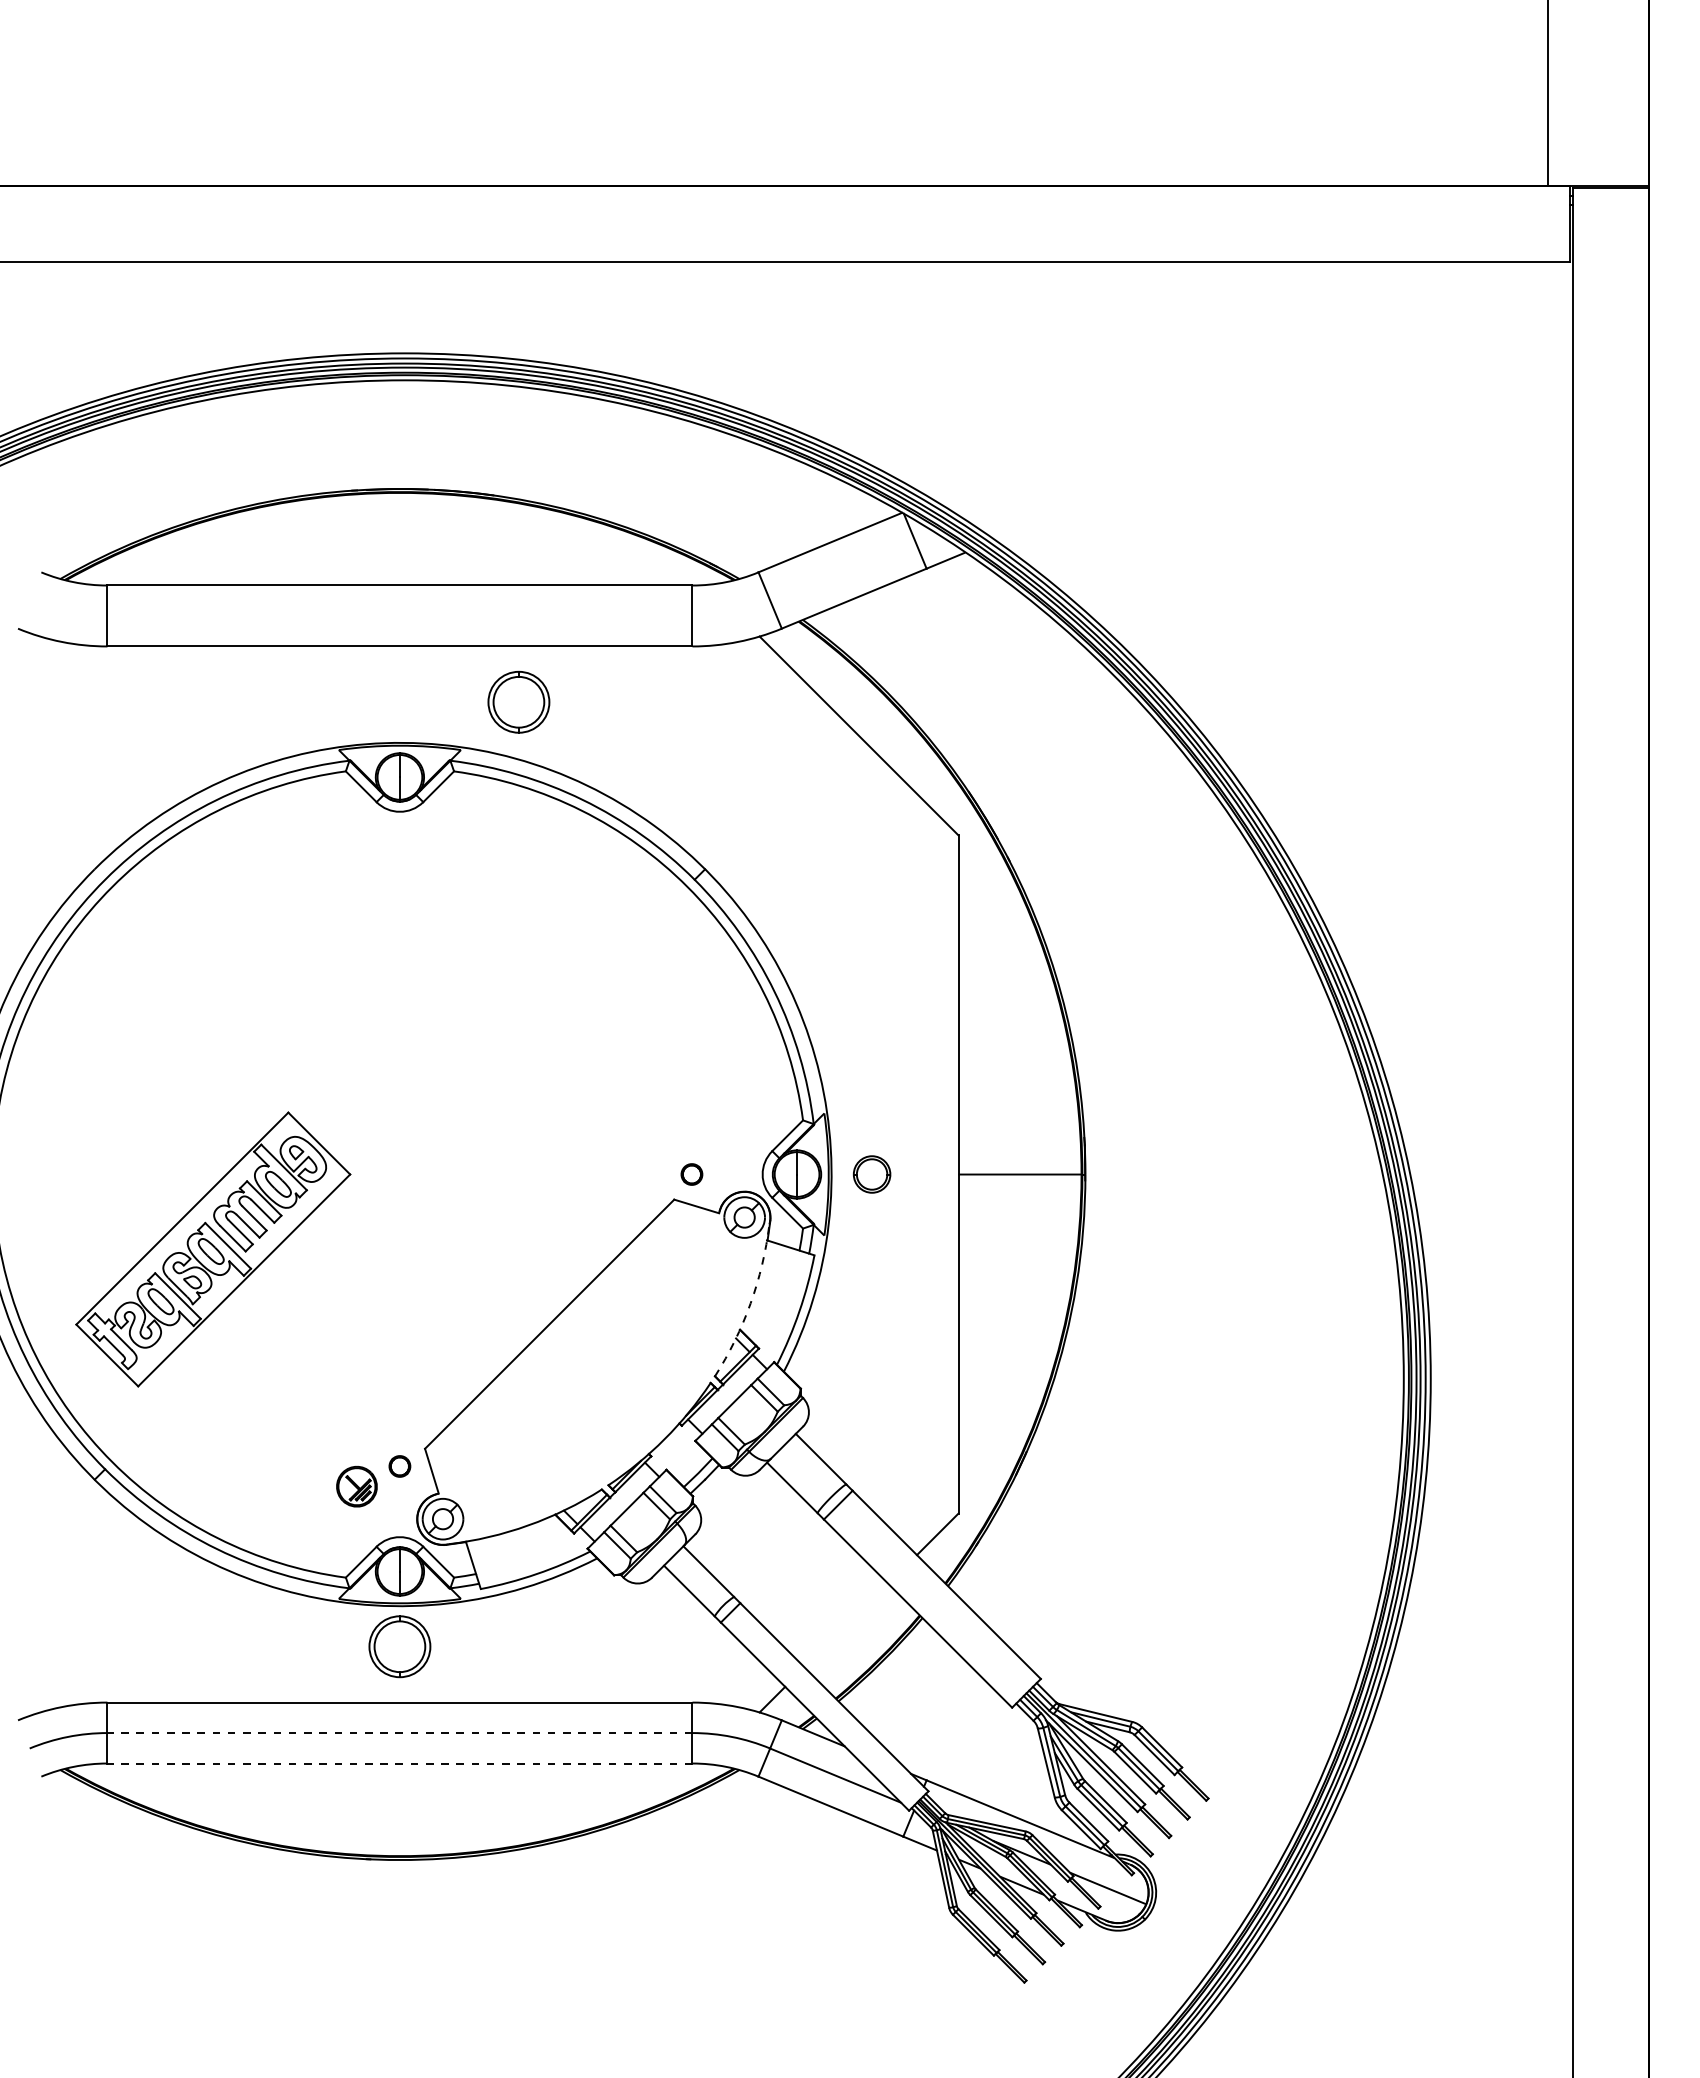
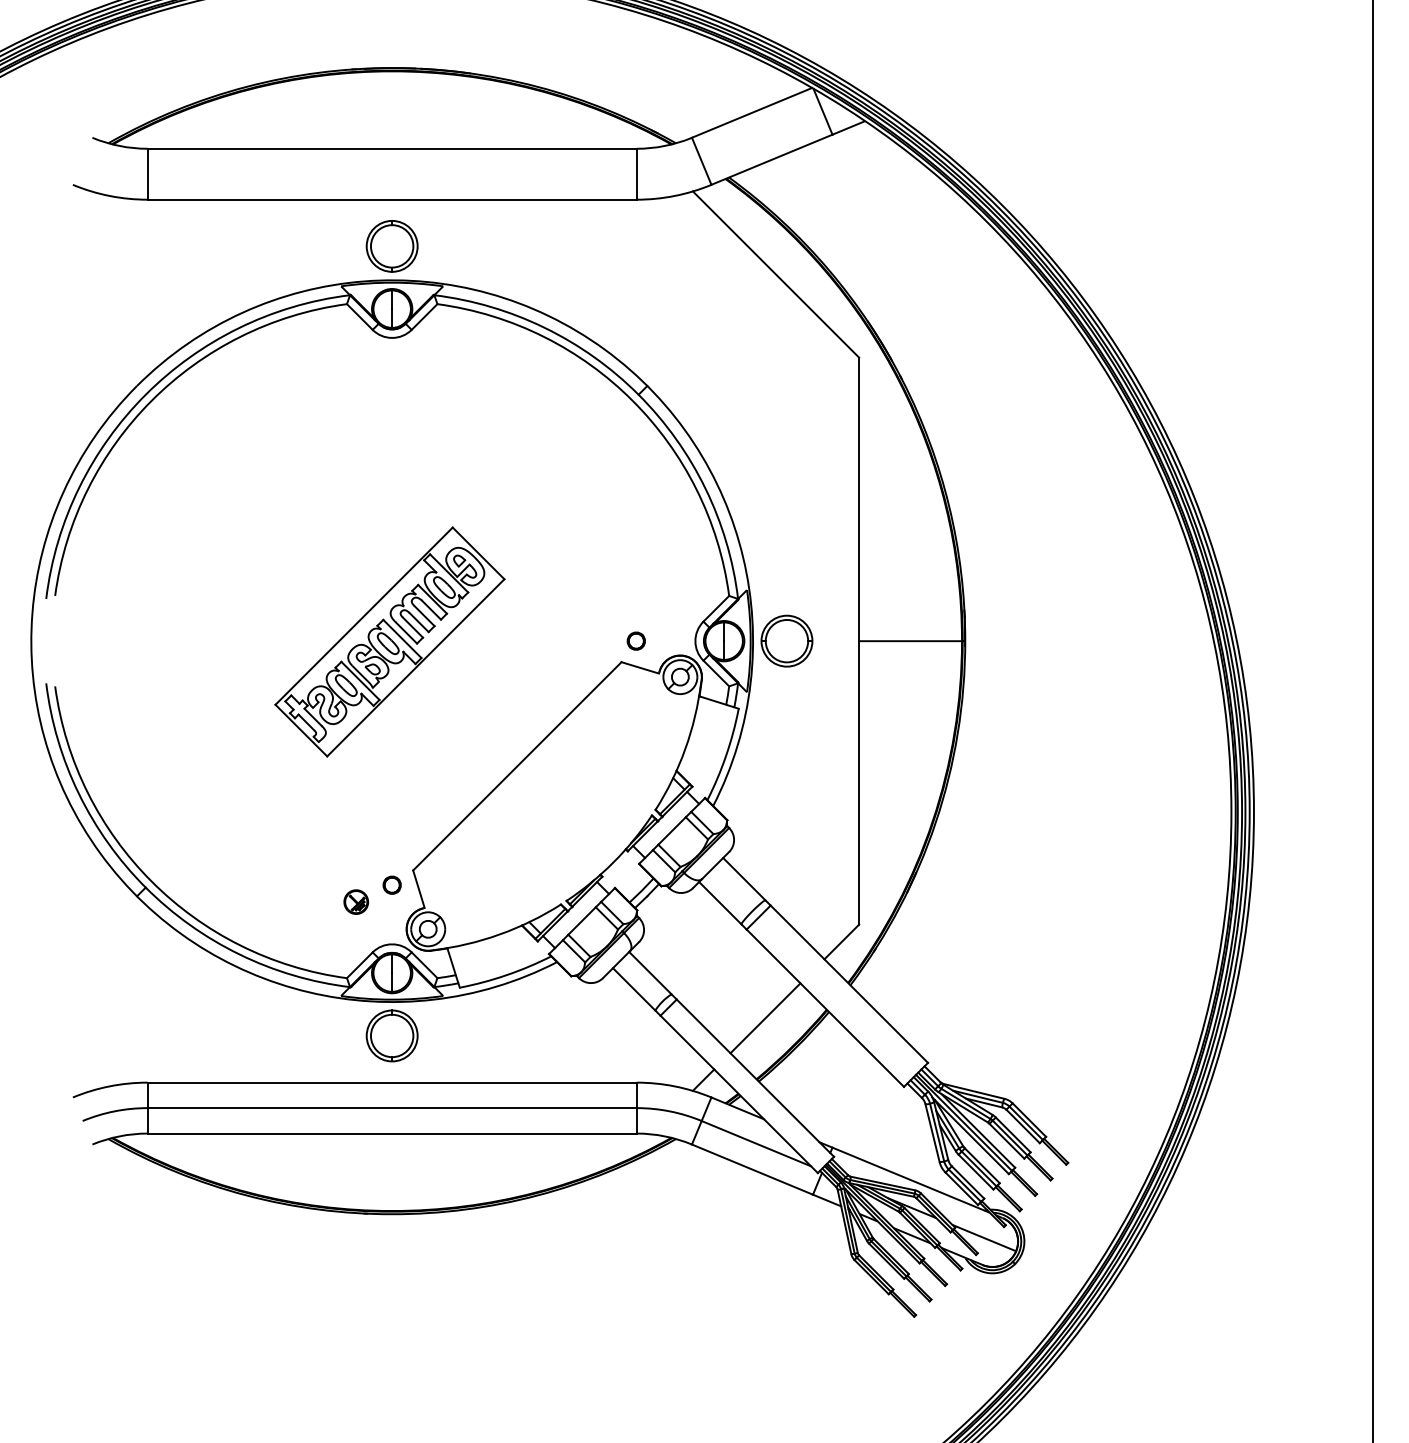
part: (518, 701) -> (391, 245), moved
part: (871, 1174) -> (786, 641), size x1.67
part: (213, 1249) -> (390, 641), moved
arc: (750, 1303) -> (685, 749), dashed -> solid
part: (356, 1486) -> (355, 901), size x0.71
line: (846, 1625) -> (765, 1018), added
line: (399, 1733) -> (391, 1108), dashed -> solid
line: (399, 1763) -> (391, 1133), dashed -> solid

